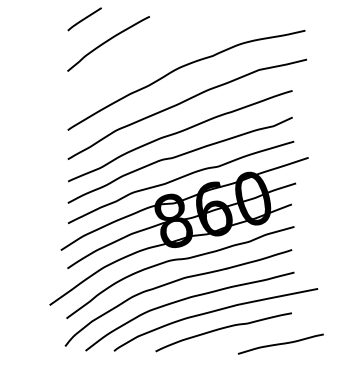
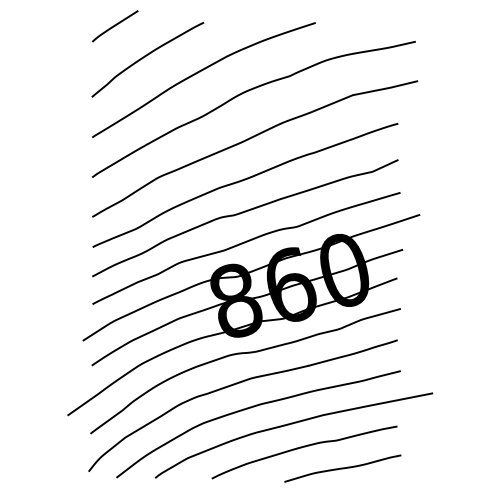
curve: (147, 53) -> (200, 72), added
curve: (280, 343) -> (342, 467), moved

